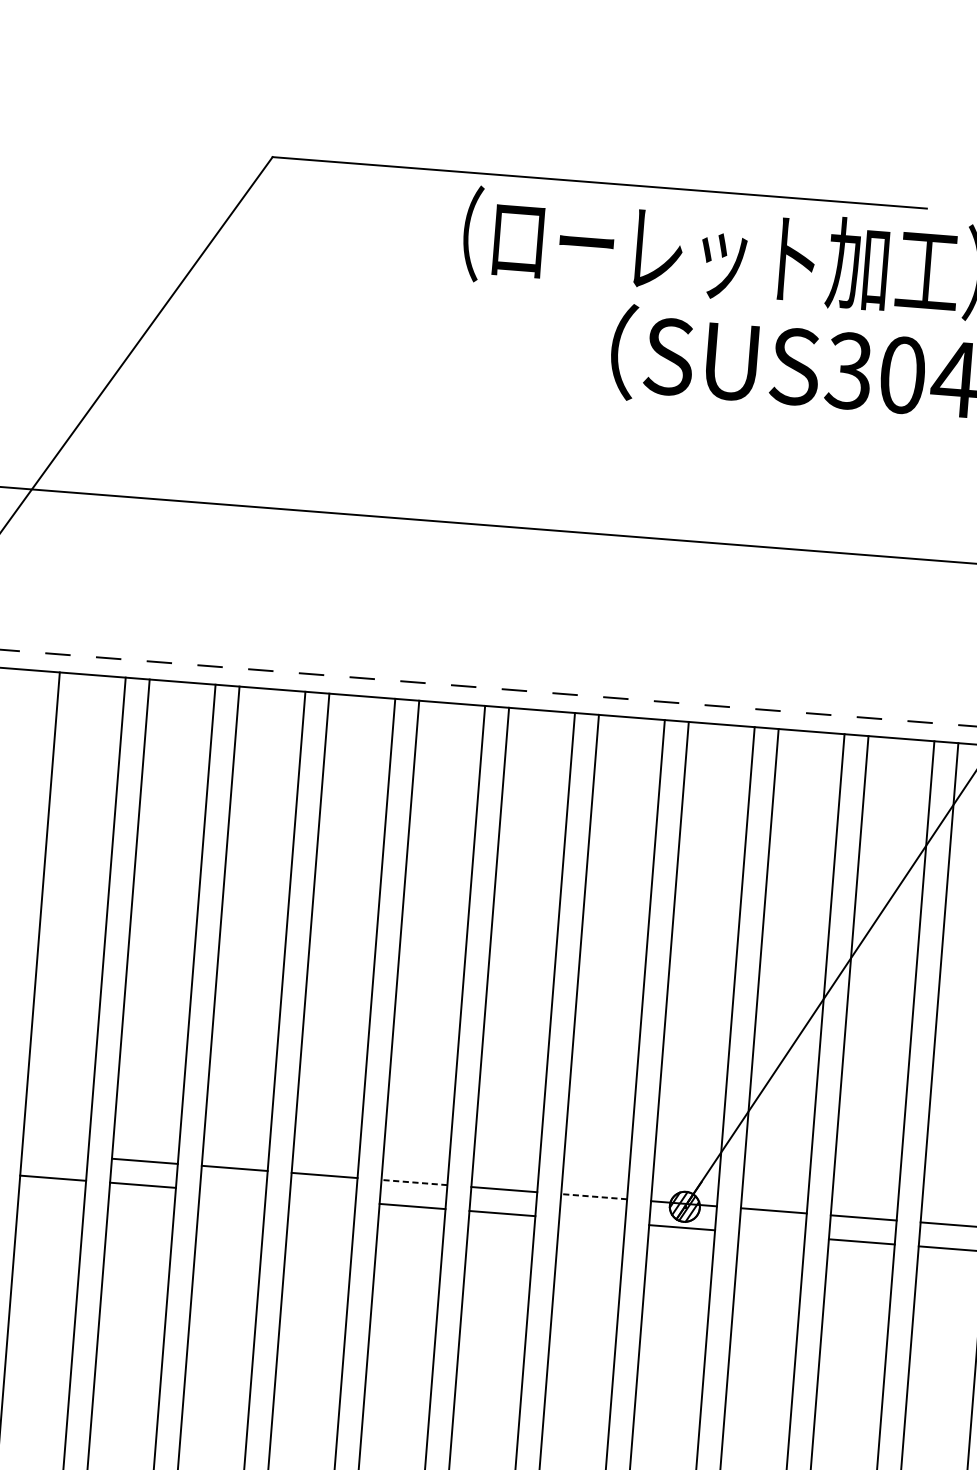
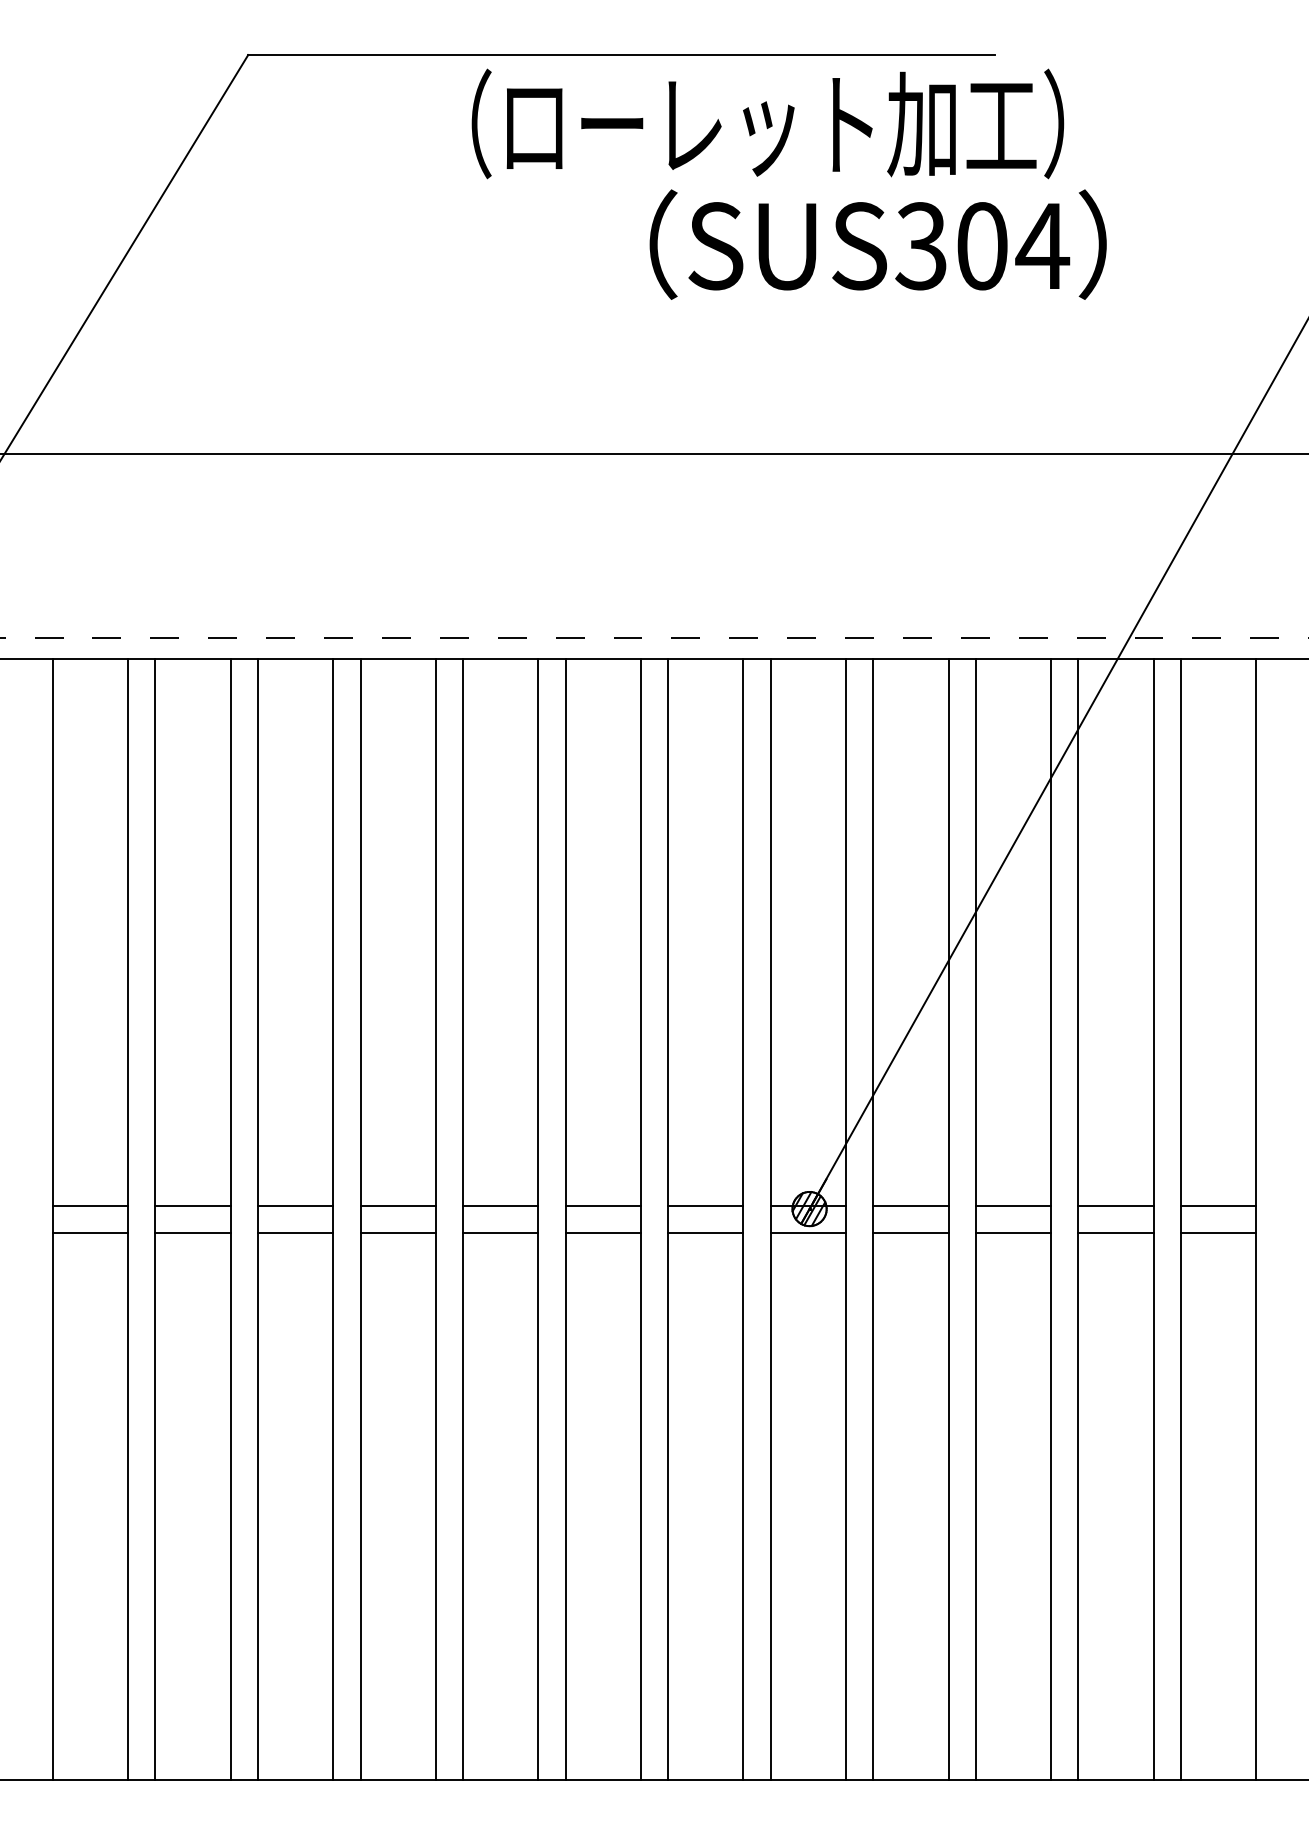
line: (55, 1154) -> (90, 1205), added
line: (414, 1182) -> (500, 1205), dashed -> solid
line: (232, 1191) -> (295, 1232), added
line: (593, 1196) -> (705, 1205), dashed -> solid
line: (322, 1198) -> (397, 1232), added
line: (592, 1220) -> (705, 1232), added
line: (771, 1234) -> (910, 1232), added

